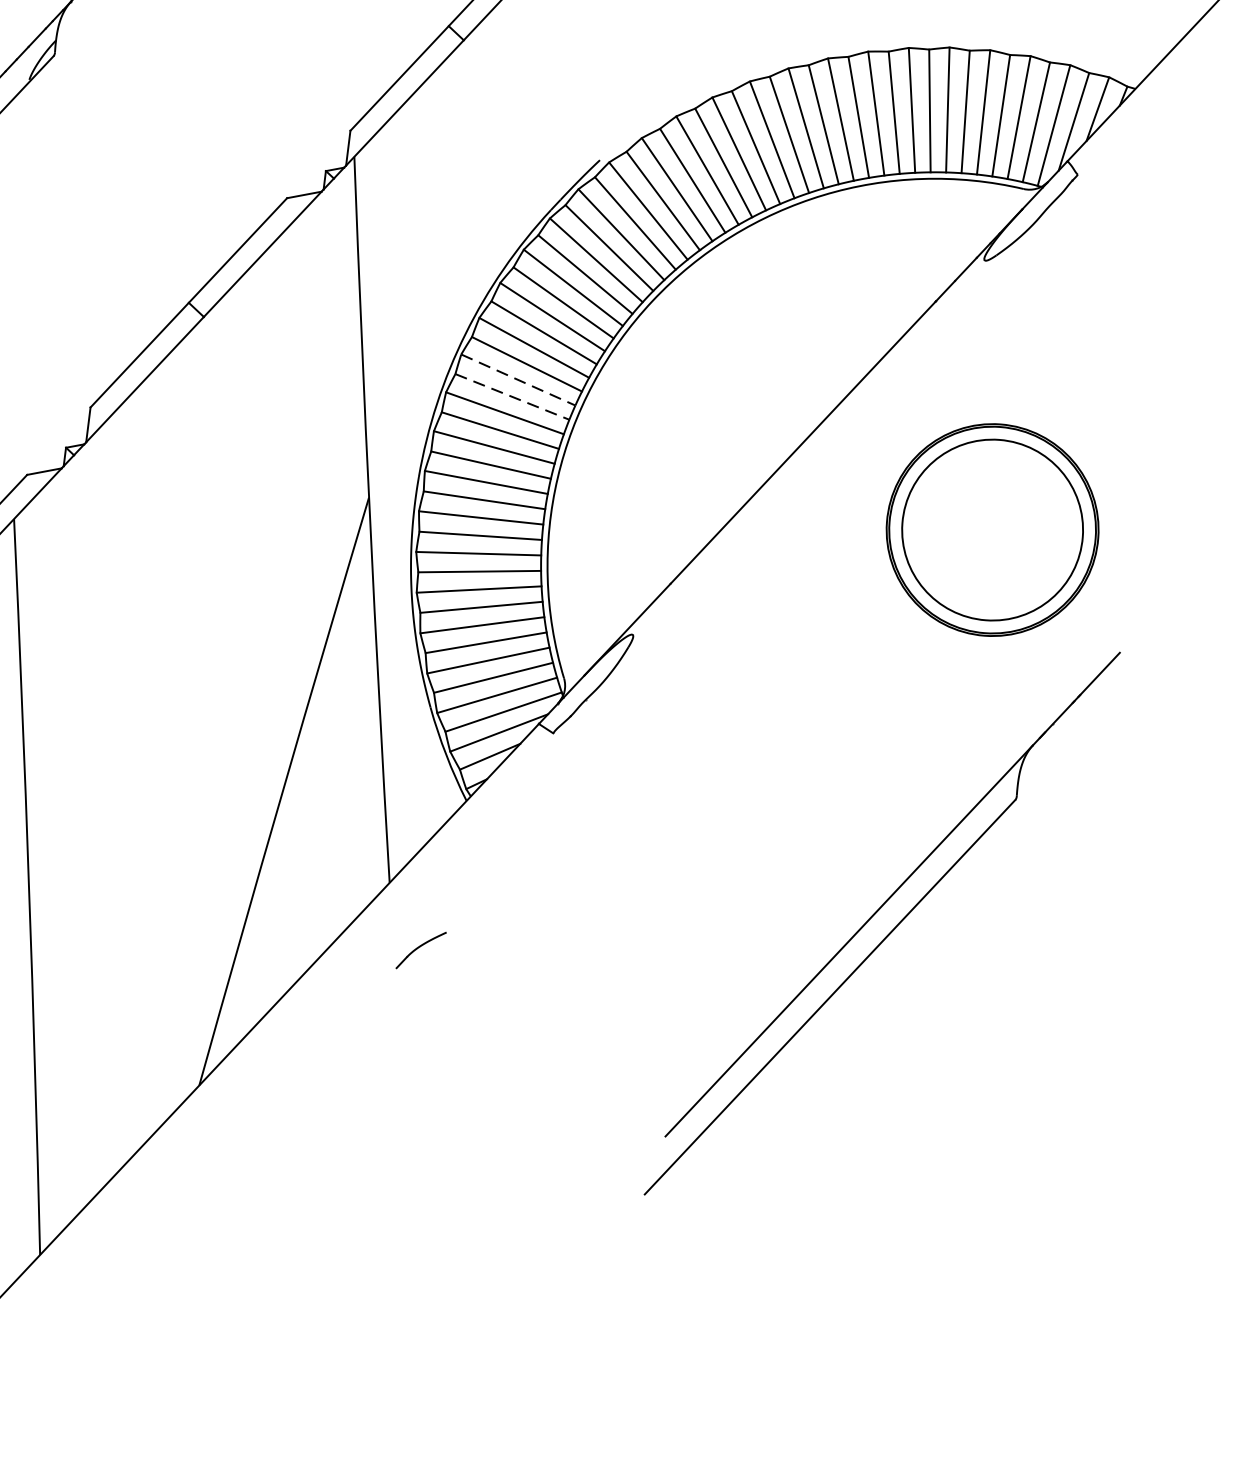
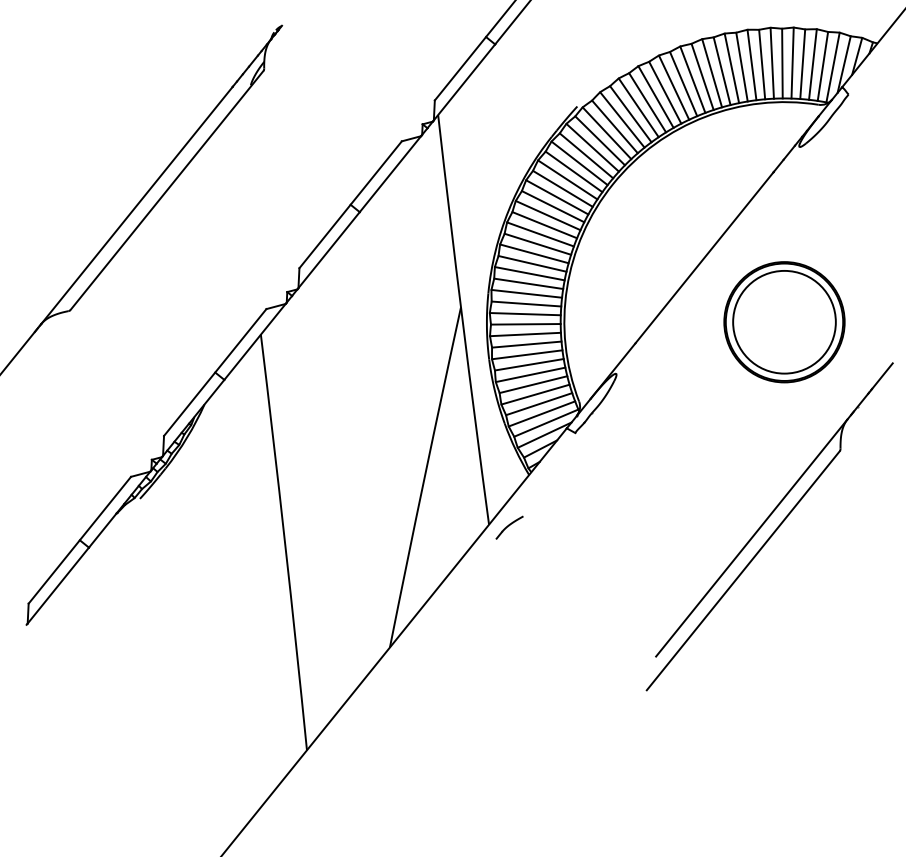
line: (520, 380) -> (541, 234), dashed -> solid
line: (511, 397) -> (537, 244), dashed -> solid
part: (992, 530) -> (784, 322), moved
part: (420, 950) -> (509, 527), moved

